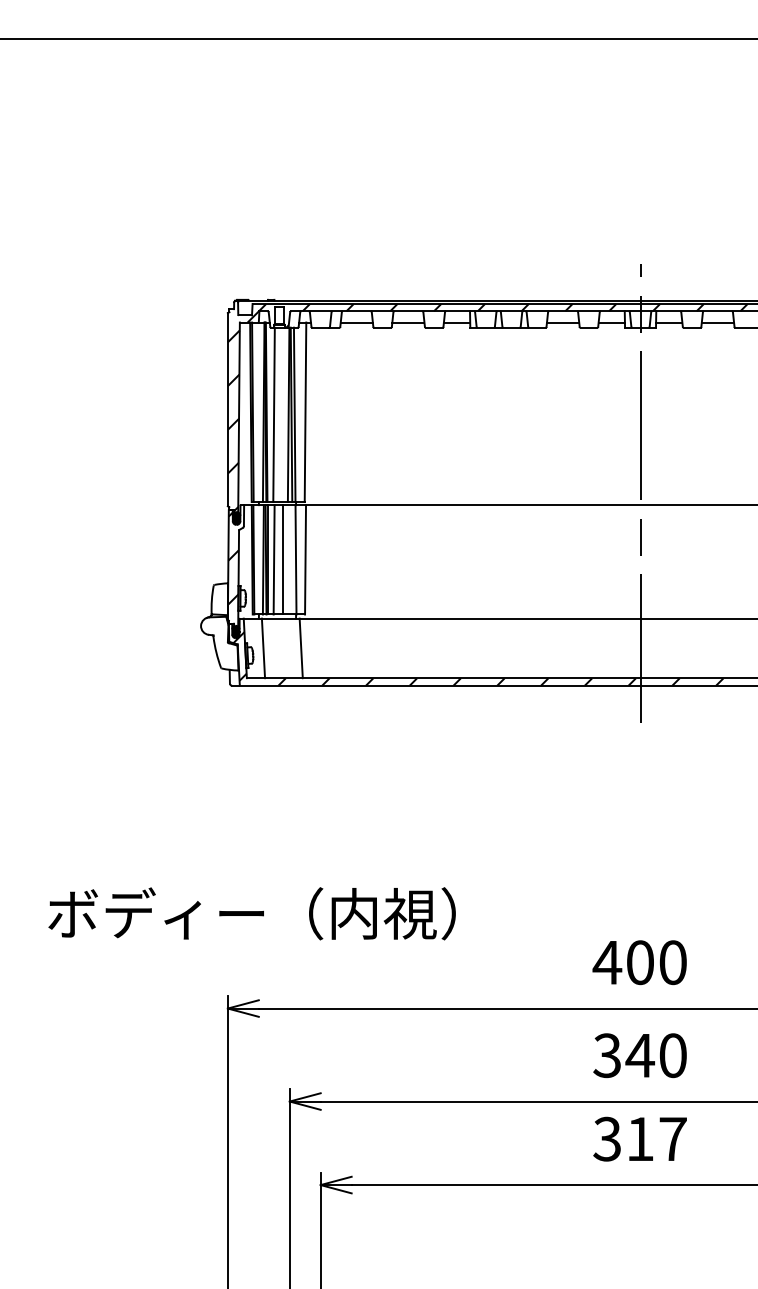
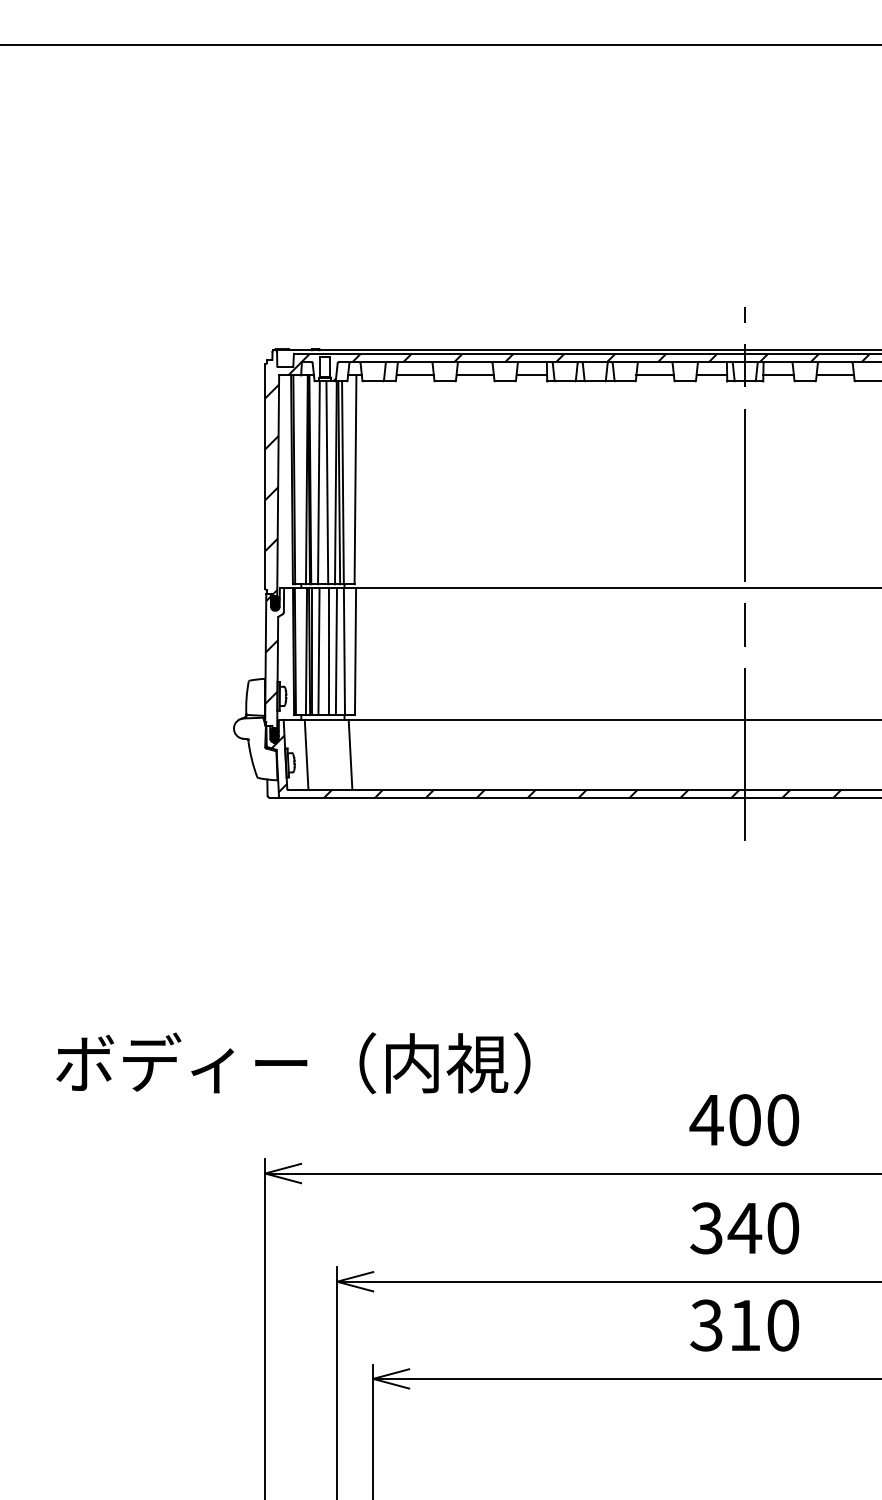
line: (281, 414) -> (327, 482), added
line: (288, 559) -> (335, 651), added
text: (672, 1138) -> (782, 1324), 317 -> 310

